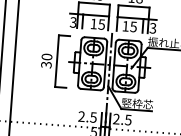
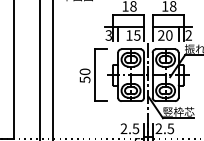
text: (129, 26) -> (165, 35), 15 -> 20
text: (152, 28) -> (188, 35), 3 -> 2
text: (45, 64) -> (84, 79), 30 -> 50

